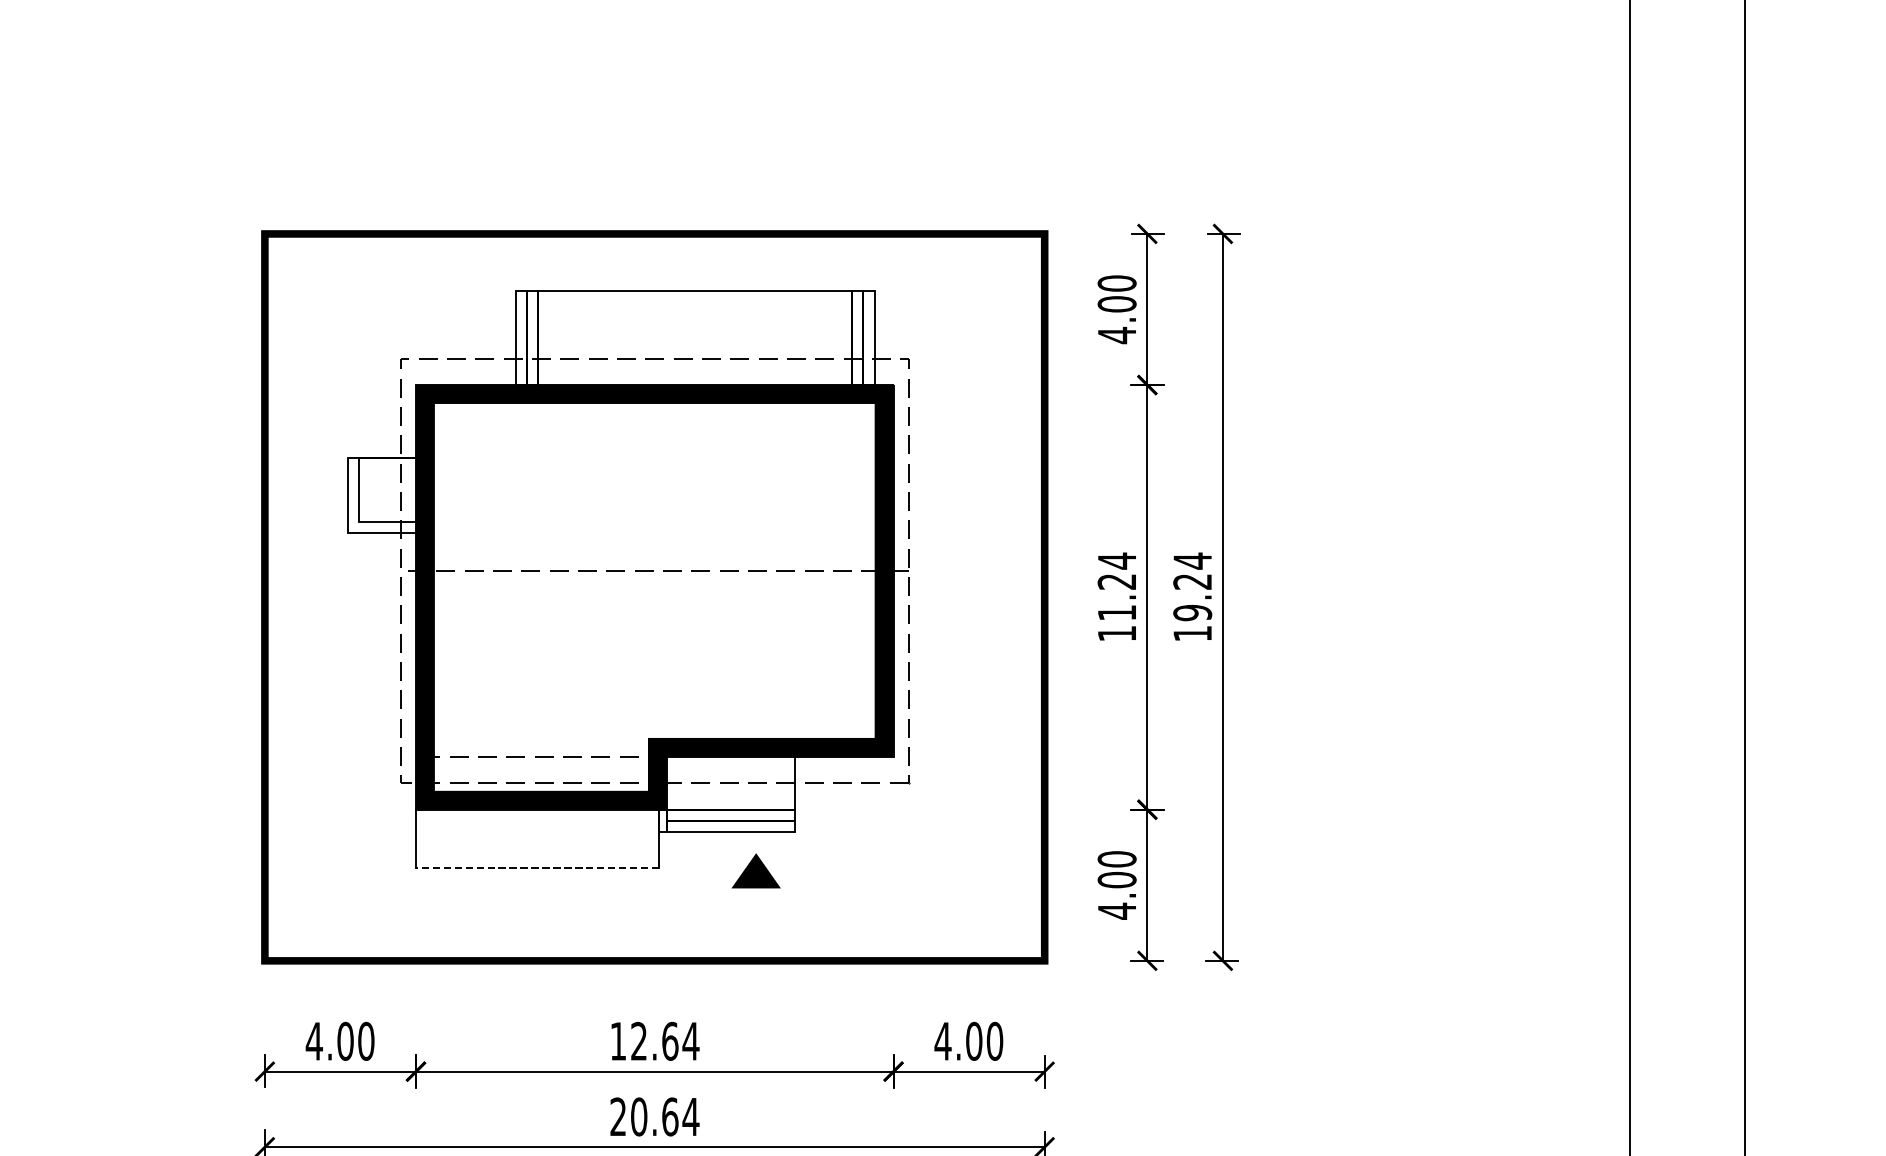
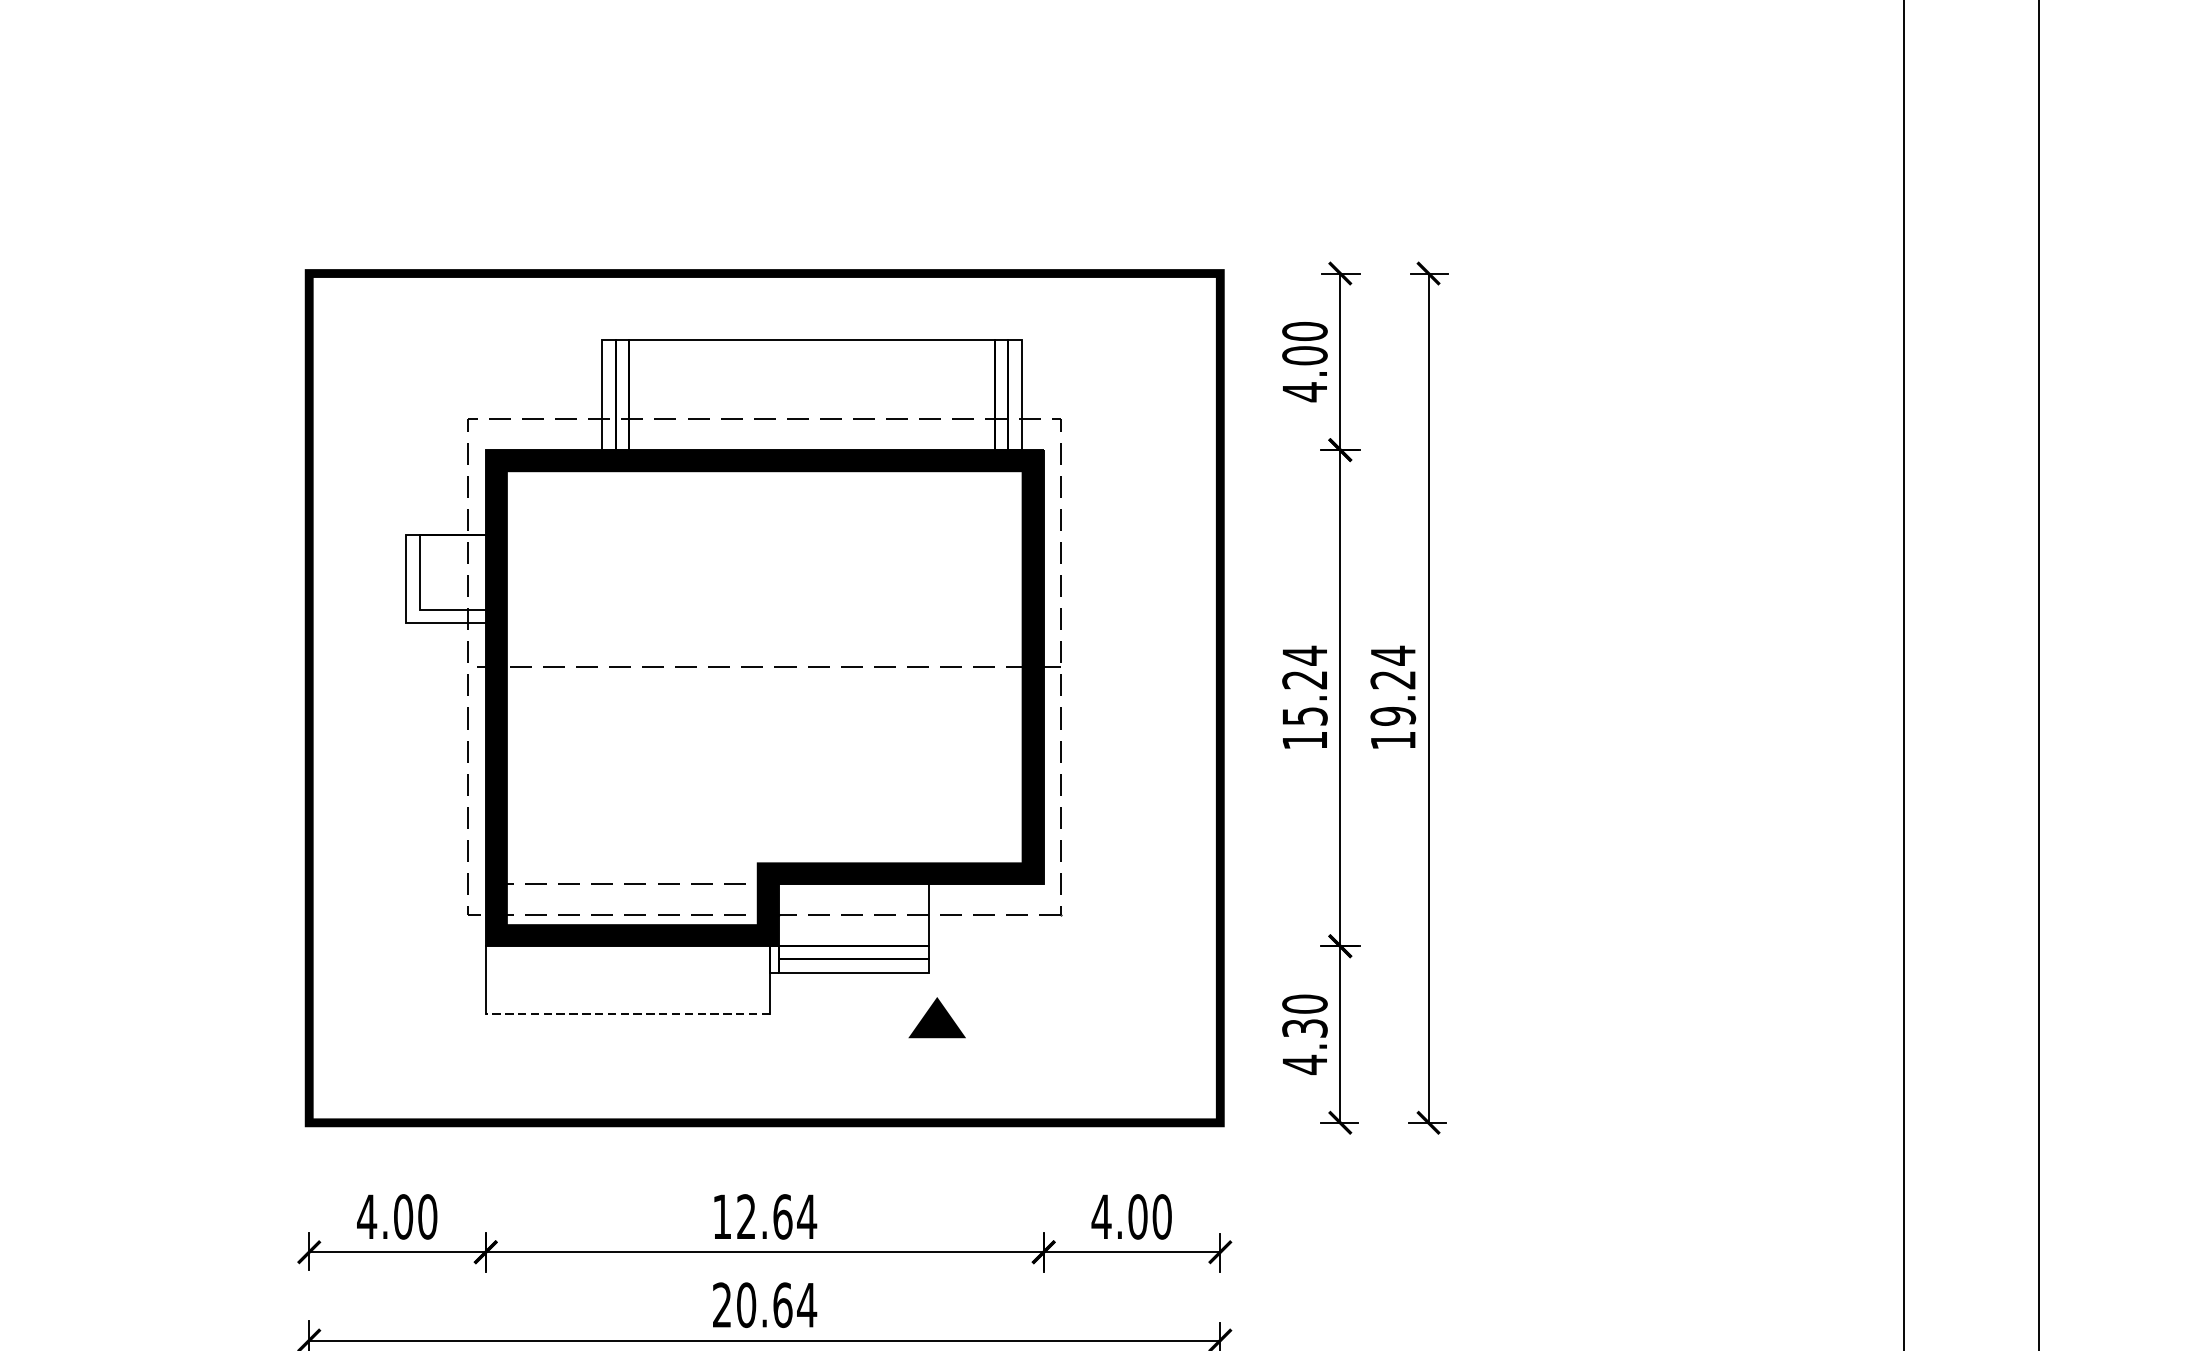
text: (1117, 613) -> (1305, 716), 11.24 -> 15.24
part: (755, 870) -> (936, 1017), moved
text: (1116, 879) -> (1304, 1027), 4.00 -> 4.30

